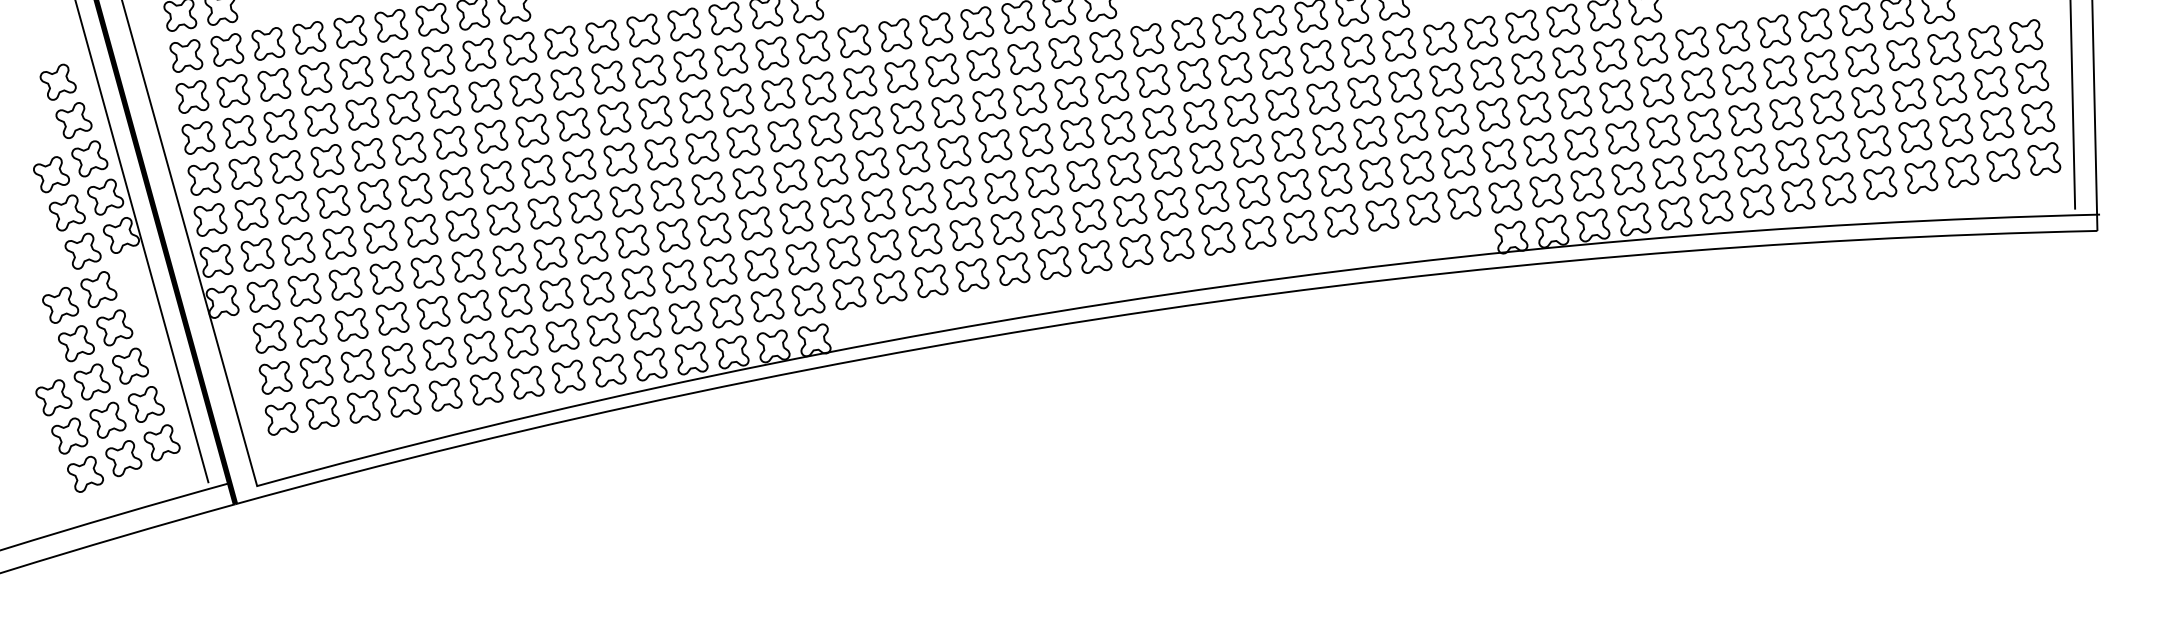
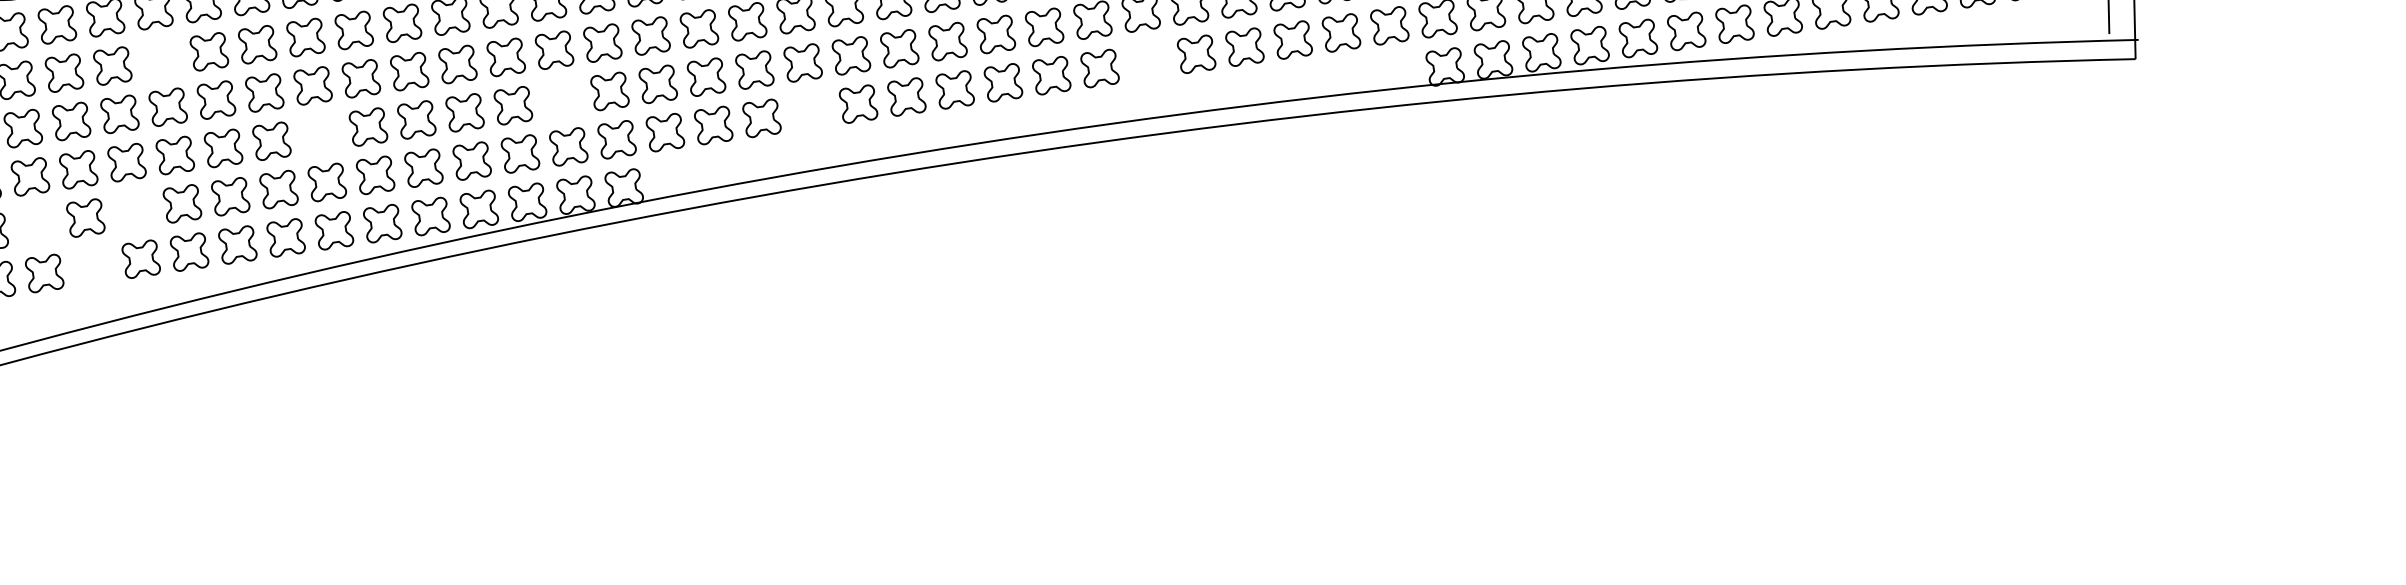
part: (421, 230) -> (161, 58), removed
part: (1259, 232) -> (1148, 60), removed
part: (761, 264) -> (561, 98), removed
part: (972, 275) -> (810, 111), removed
part: (556, 294) -> (320, 134), removed
part: (398, 359) -> (133, 210), removed
part: (316, 371) -> (37, 224), removed
part: (363, 406) -> (92, 265), removed

